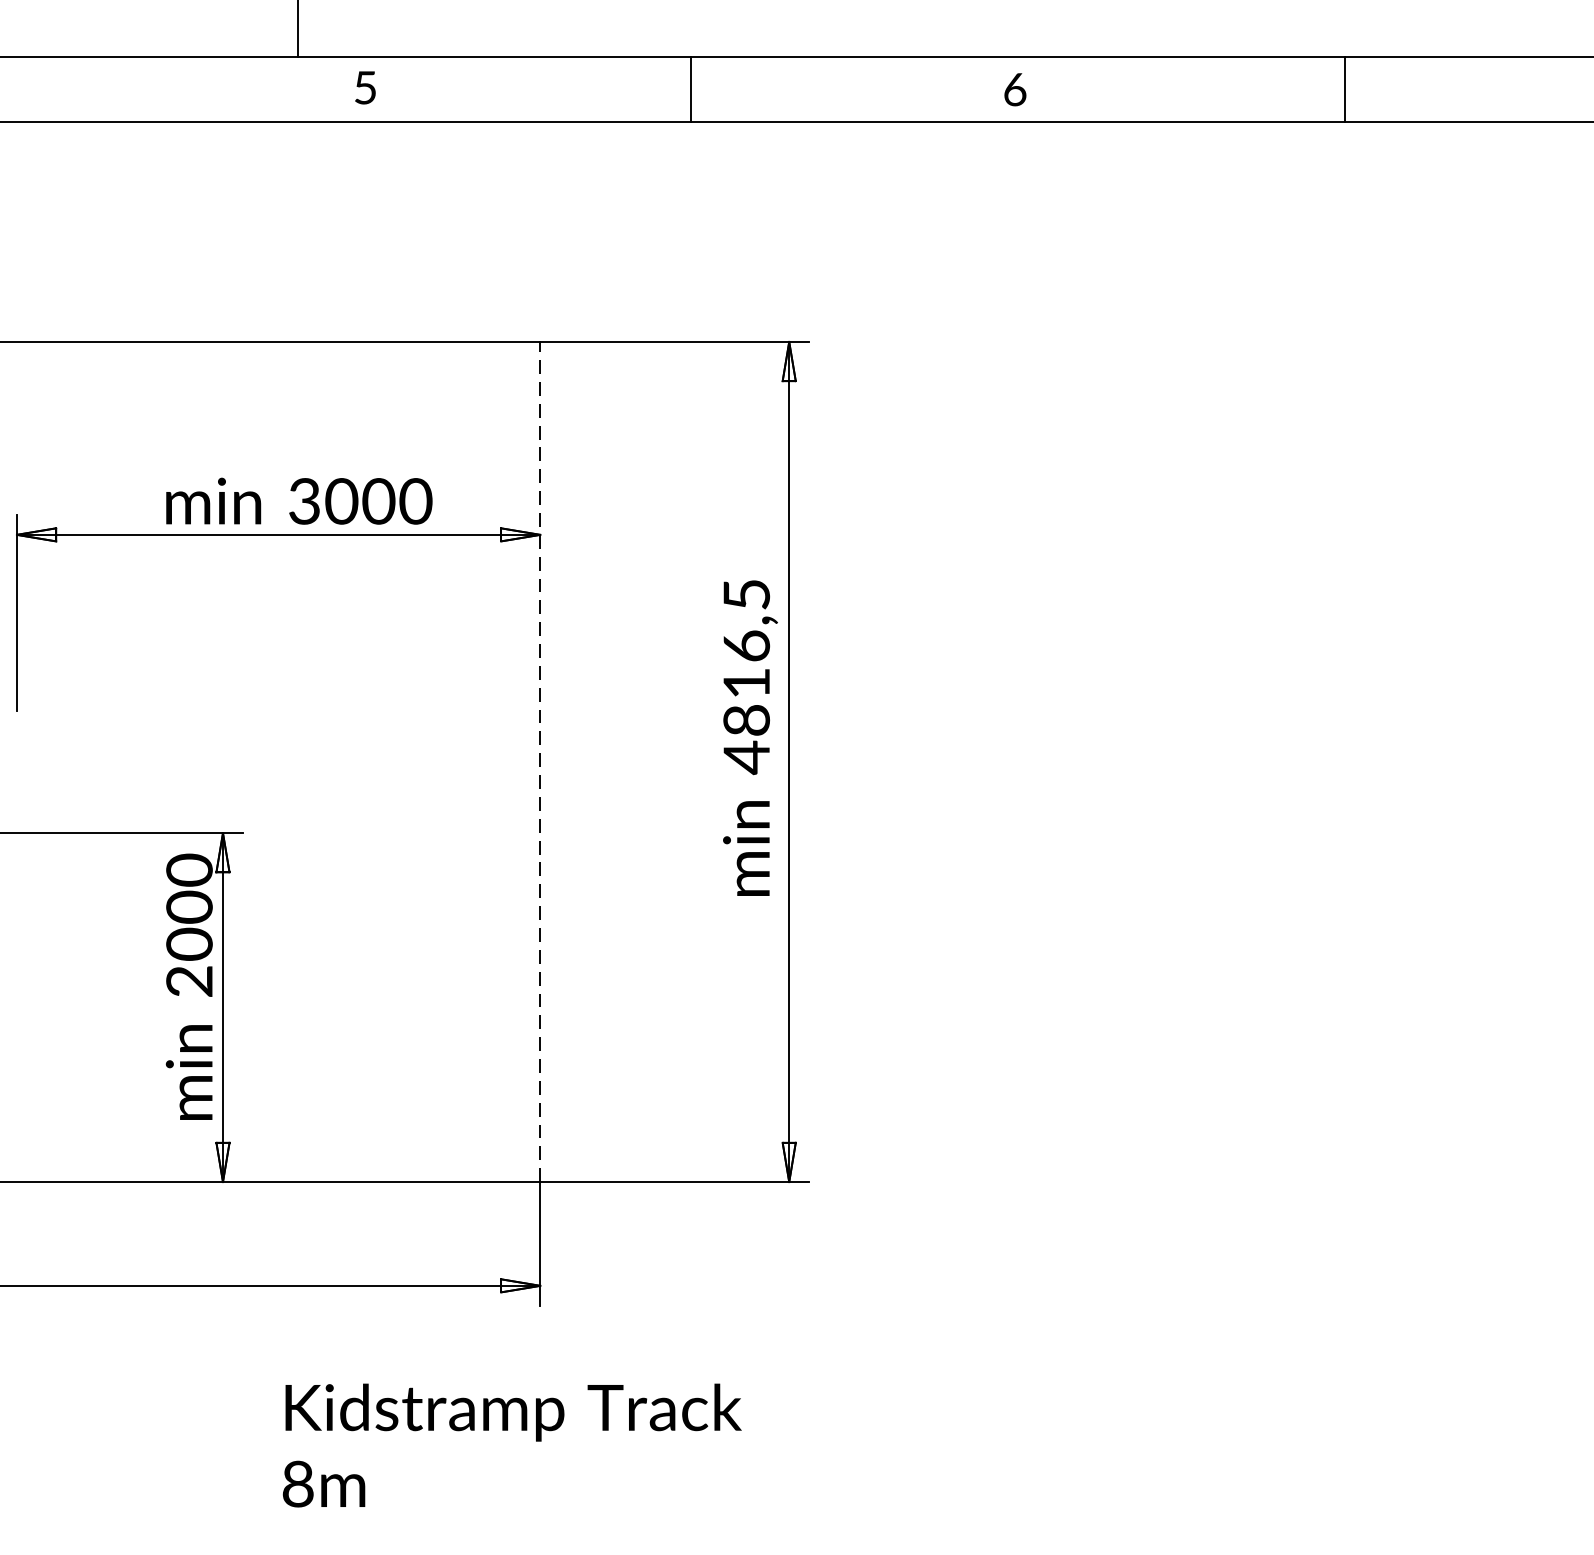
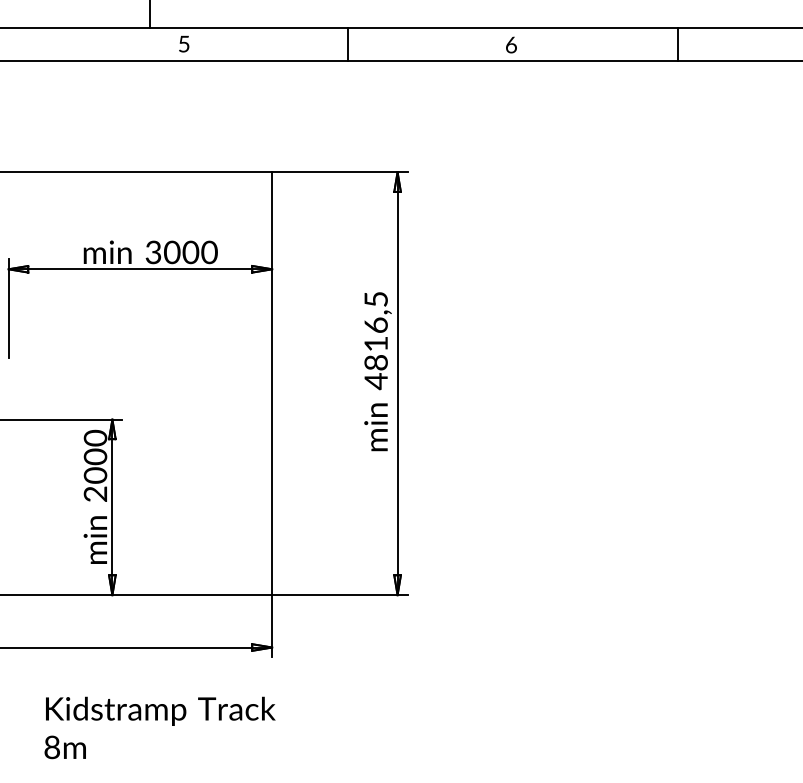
line: (540, 761) -> (272, 383), dashed -> solid
text: (511, 1444) -> (159, 727), moved

